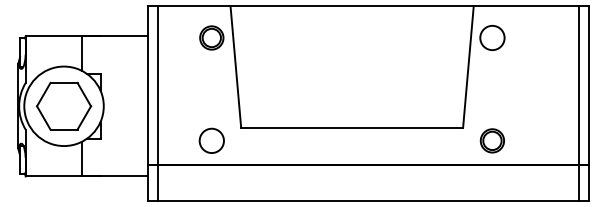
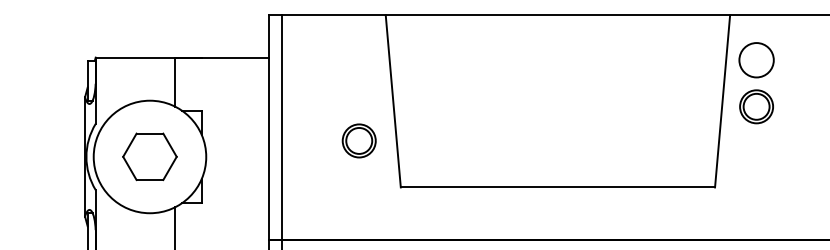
part: (211, 37) -> (358, 140), moved
part: (63, 105) -> (149, 155), size x0.7
circle: (211, 140) -> (358, 205), removed
part: (491, 140) -> (755, 106), moved

